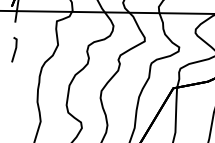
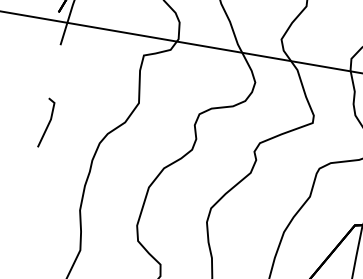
line: (14, 49) -> (46, 122), moved

